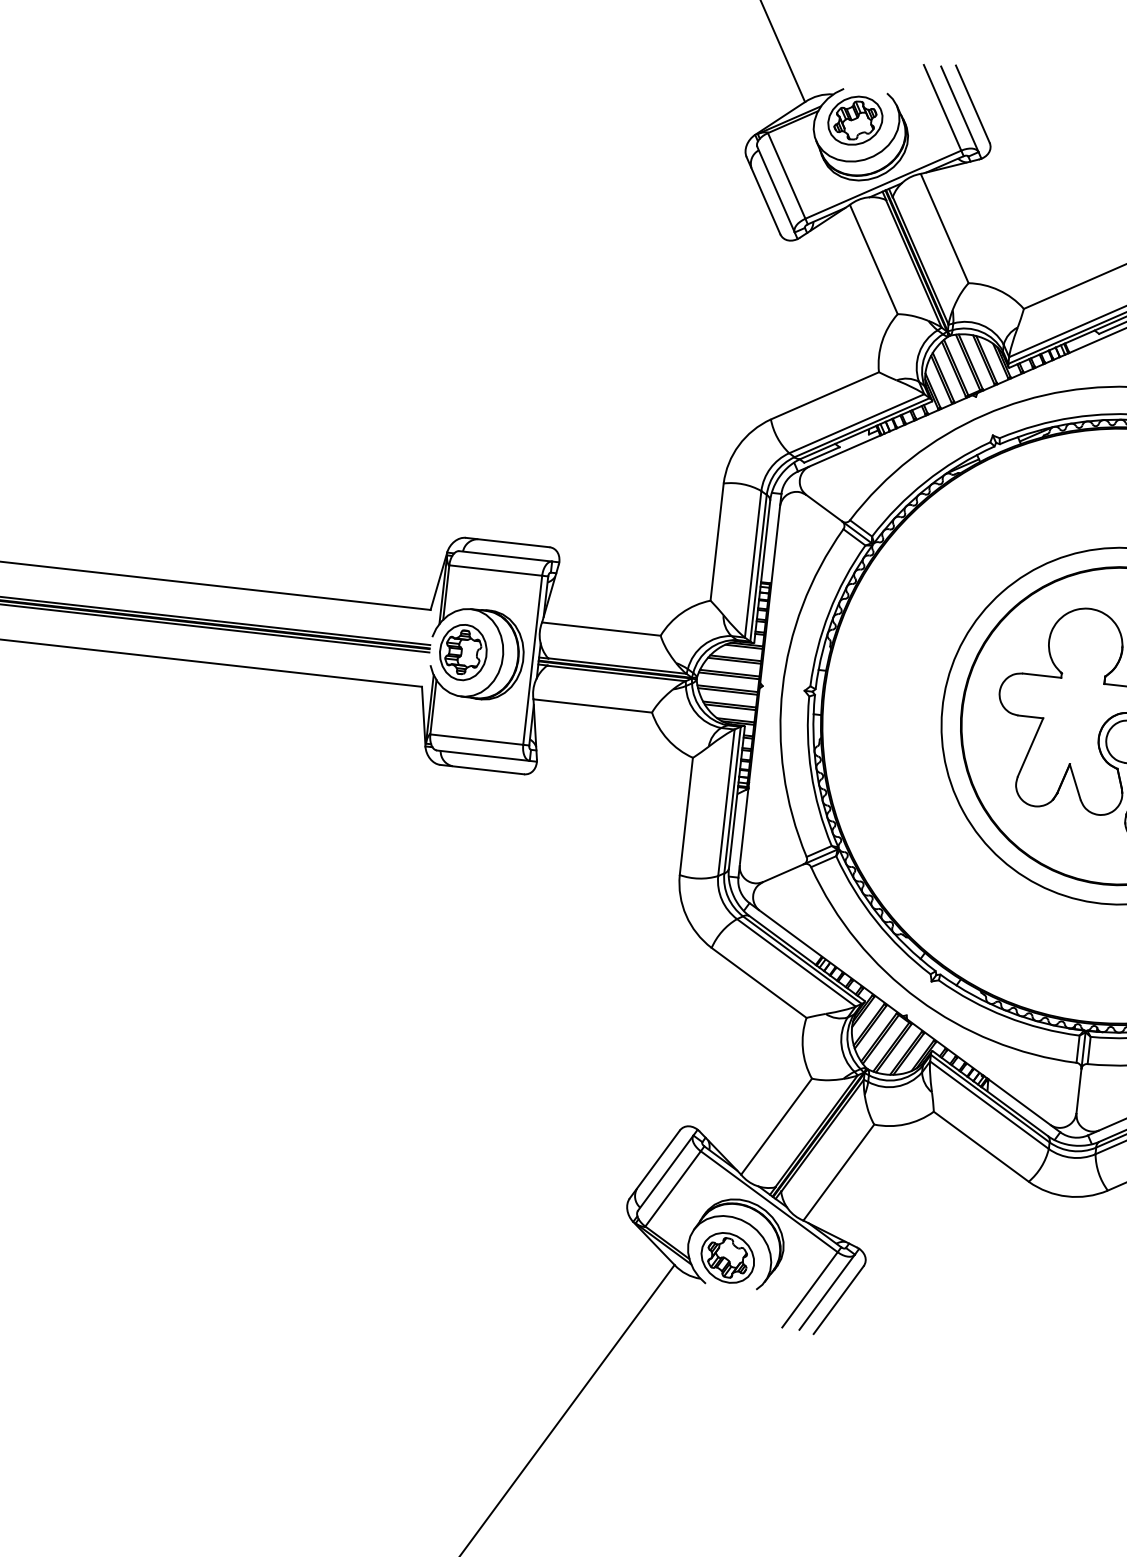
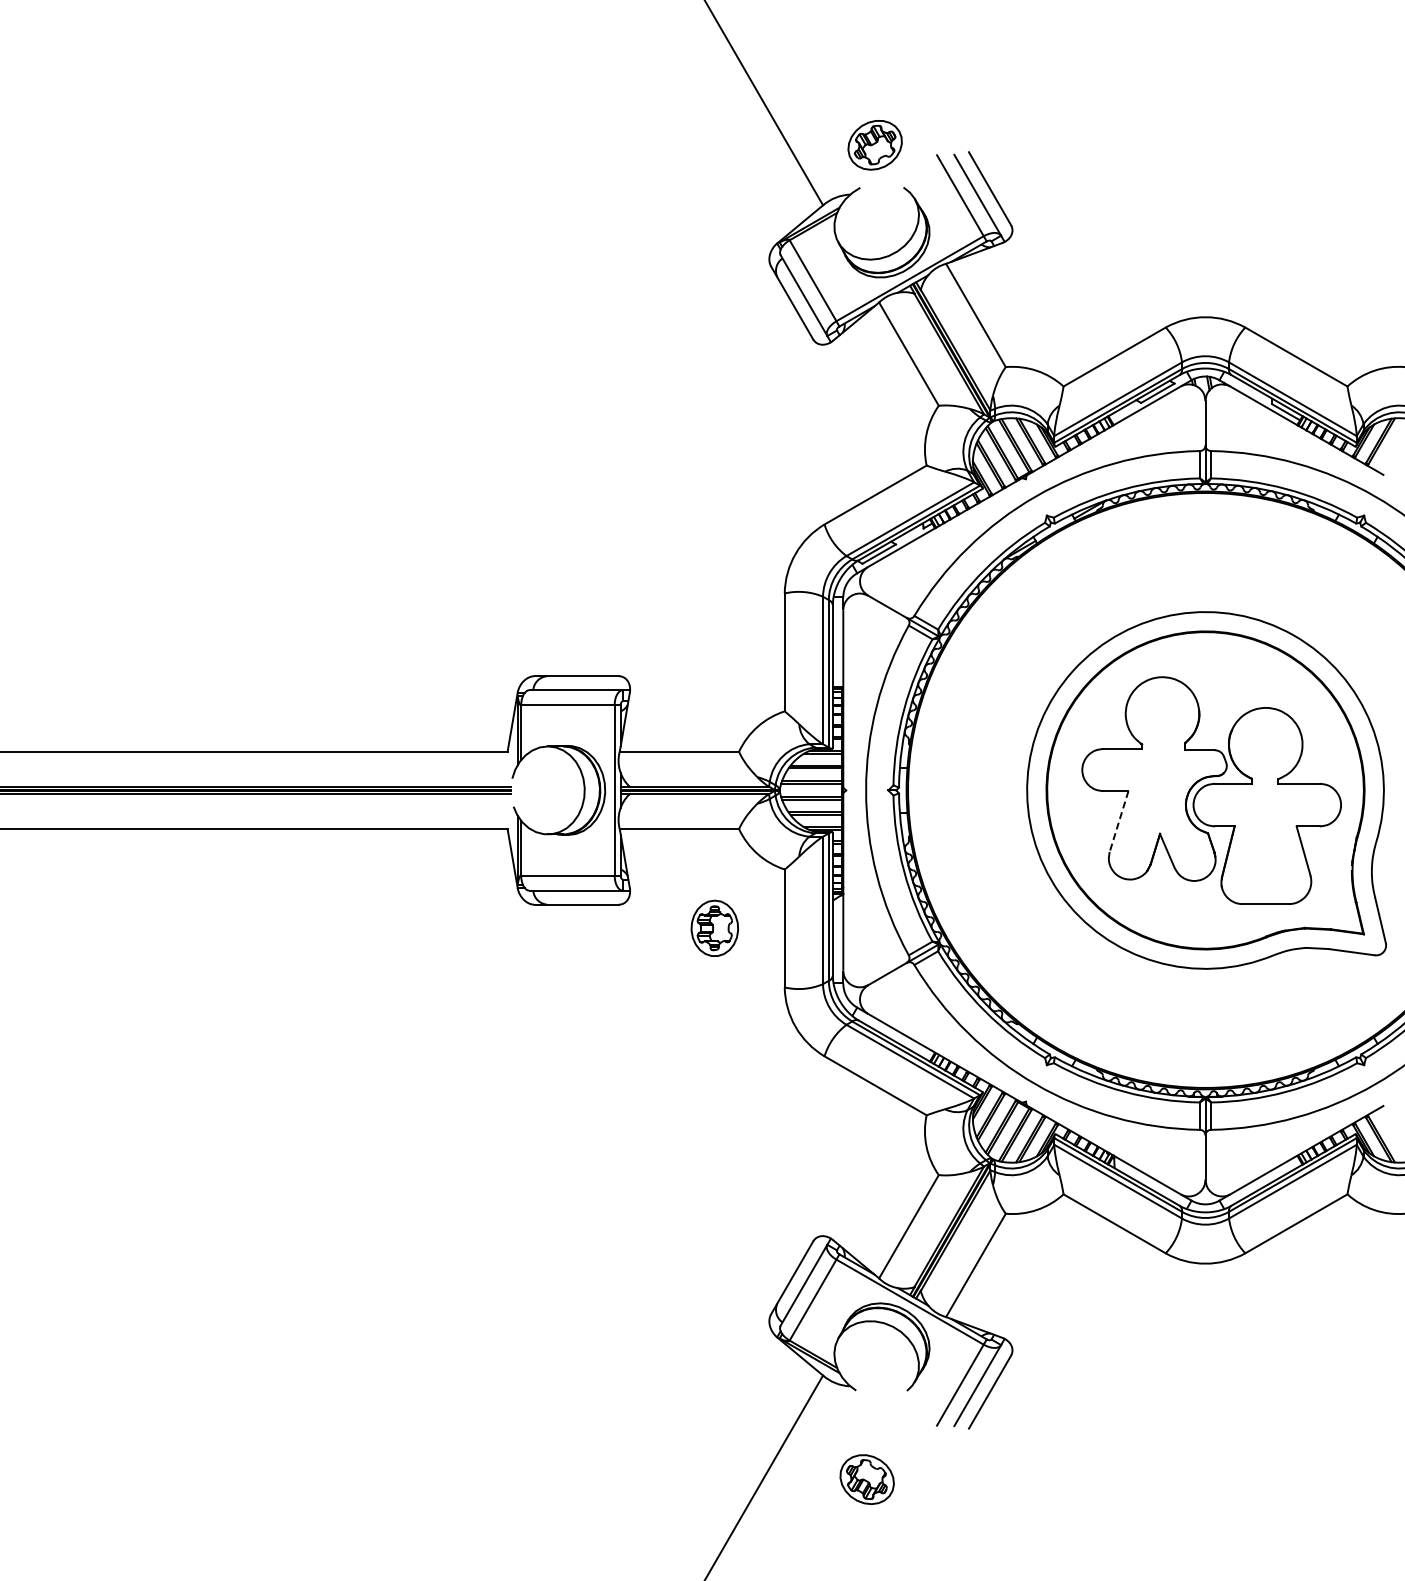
part: (854, 120) -> (874, 145), moved
part: (463, 651) -> (714, 927), moved
line: (1030, 747) -> (1119, 821), solid -> dashed
part: (727, 1257) -> (866, 1479), moved

